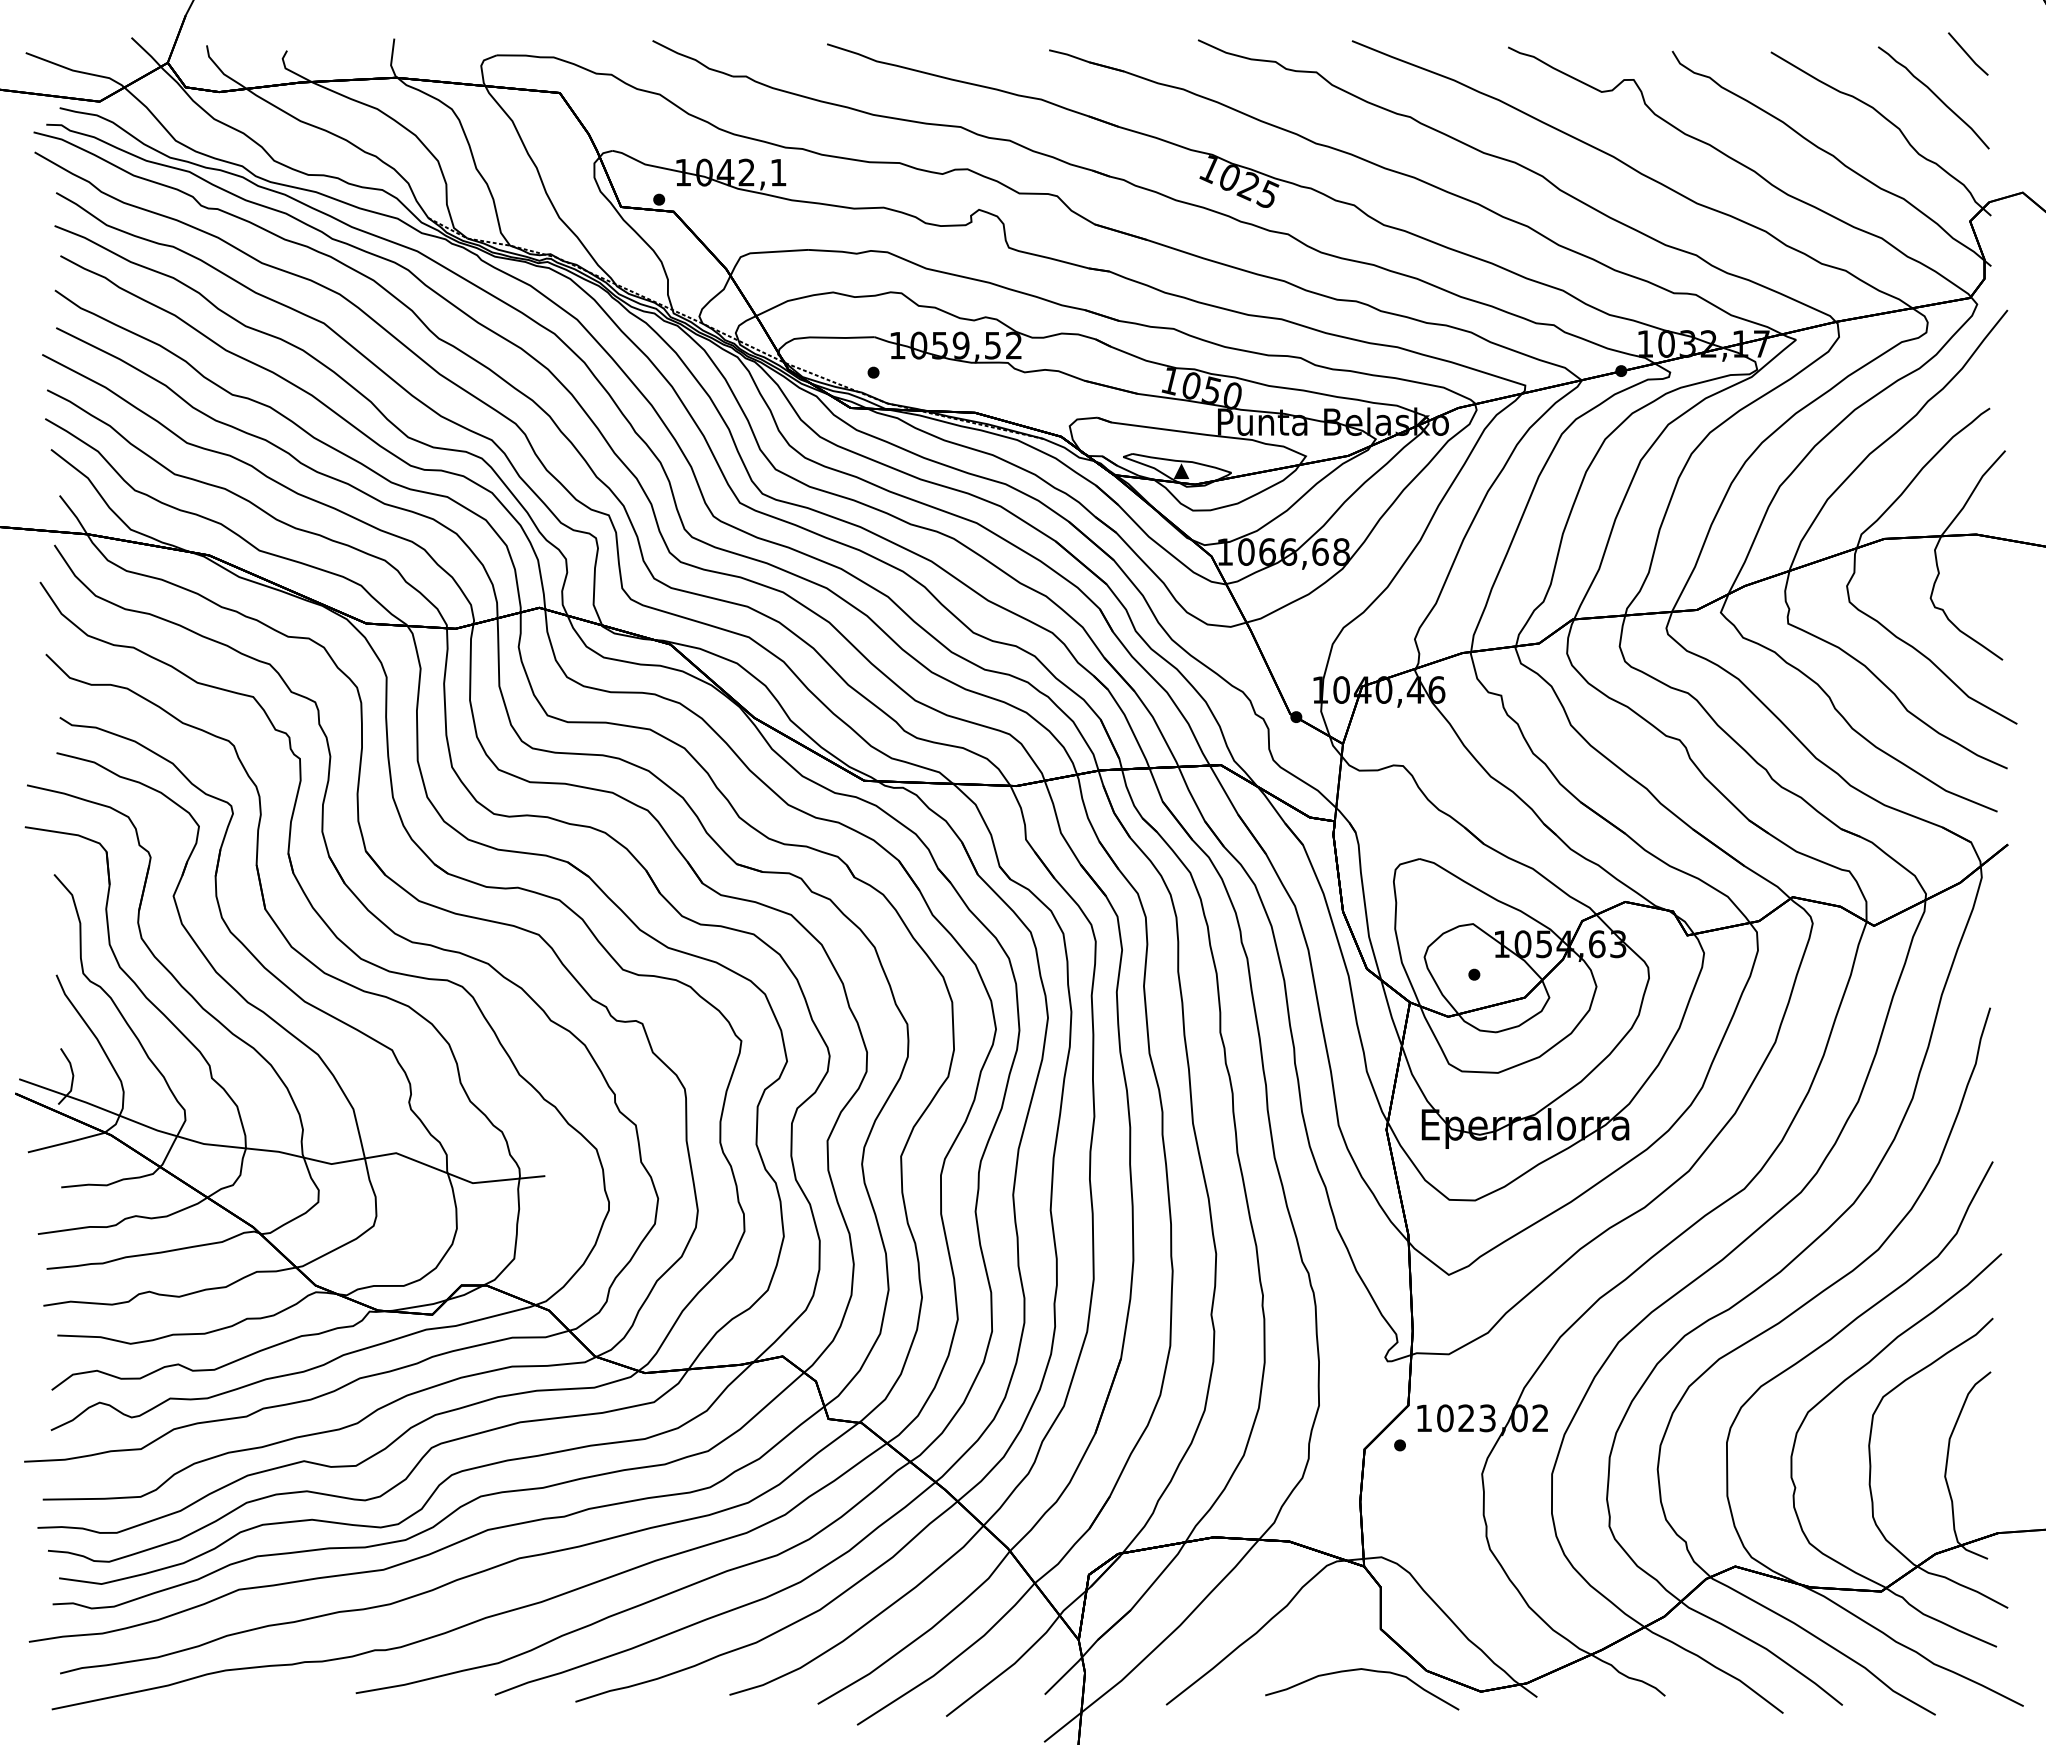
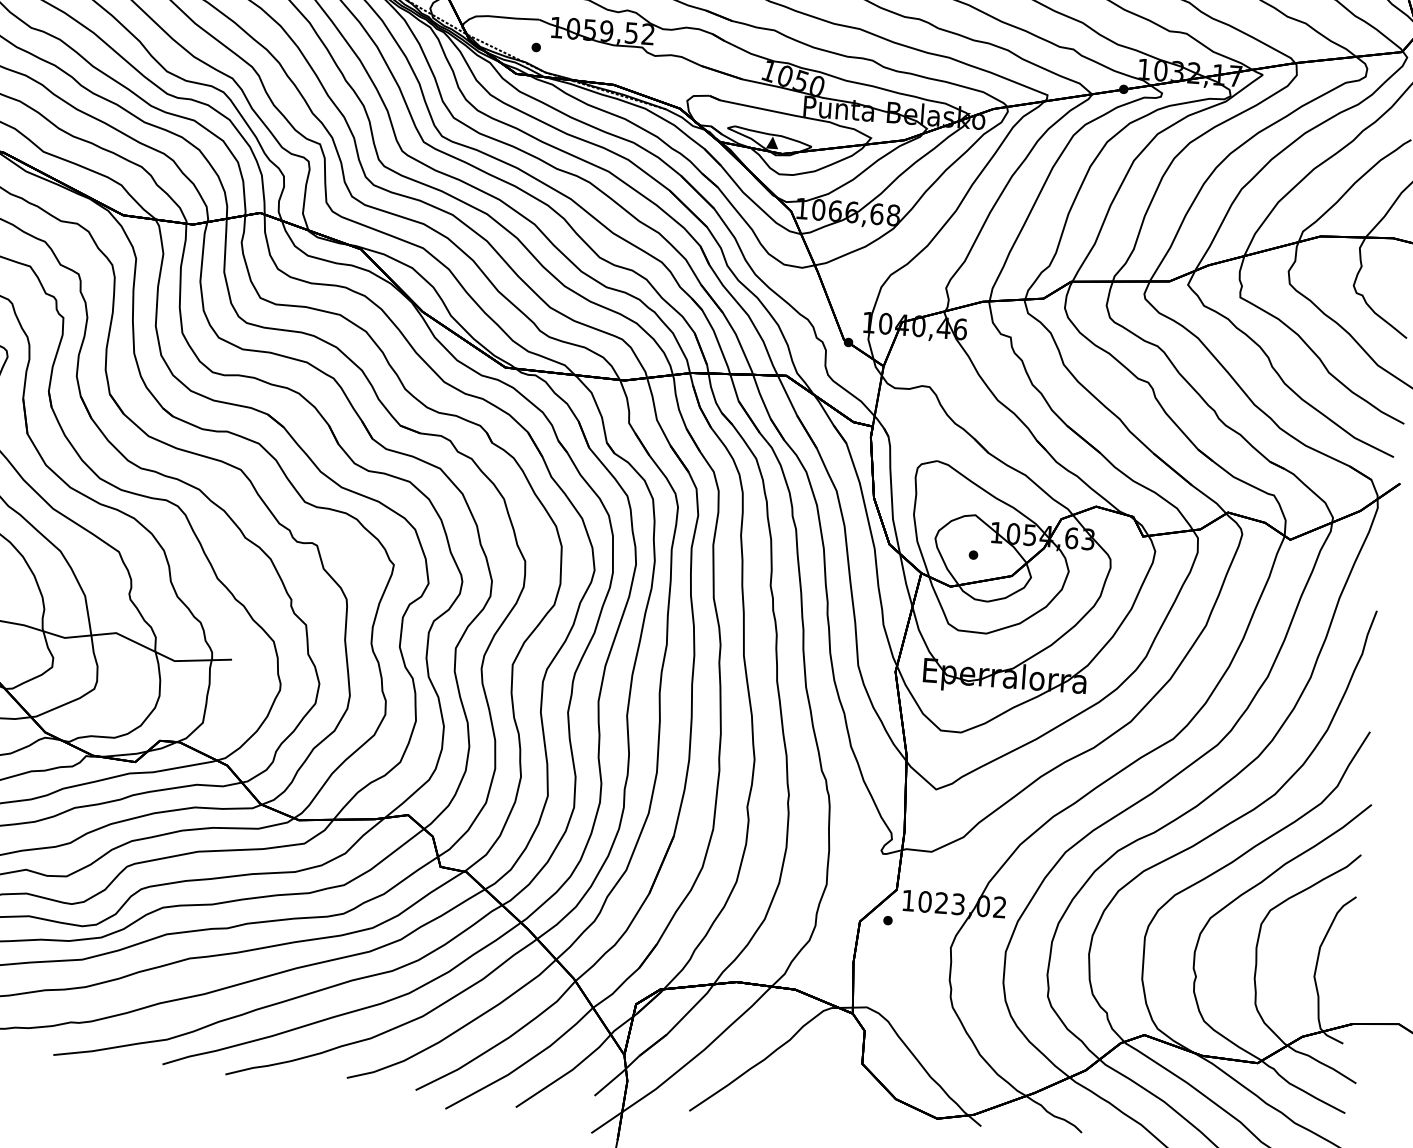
curve: (1362, 1670) -> (845, 1095), removed

